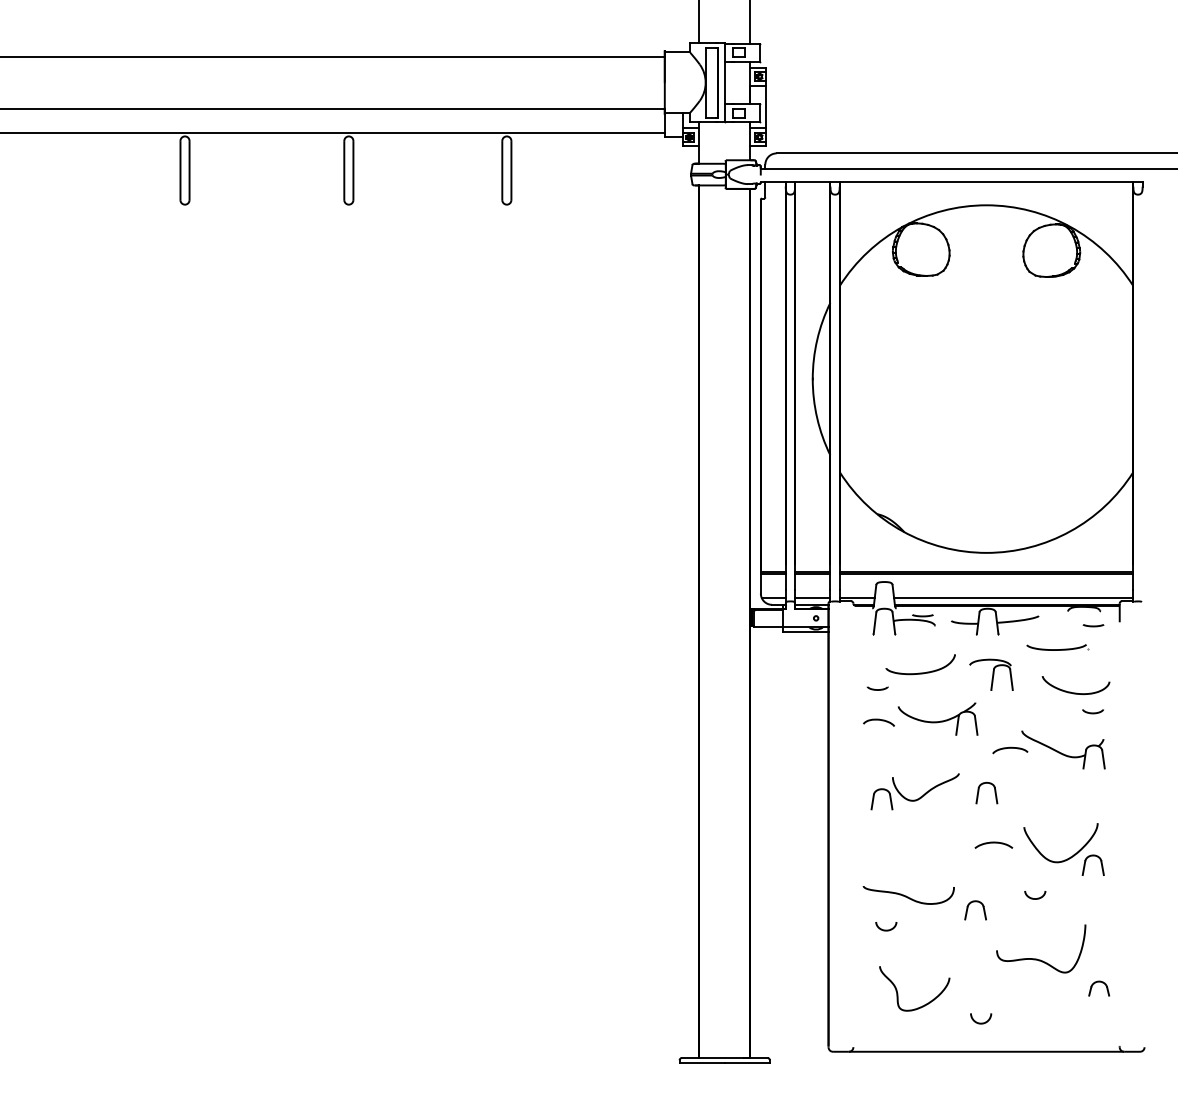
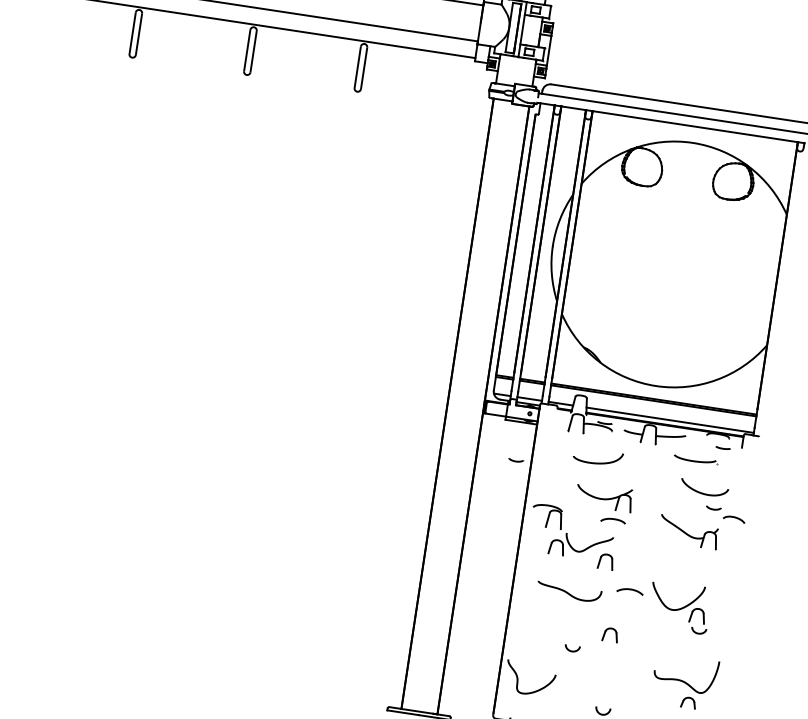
part: (991, 674) -> (547, 516), moved
curve: (877, 689) -> (515, 461), moved
curve: (878, 720) -> (734, 517), moved
curve: (1010, 748) -> (613, 519), moved
part: (979, 791) -> (601, 559), moved
curve: (908, 896) -> (568, 592), moved
curve: (1037, 897) -> (700, 632), moved
curve: (886, 929) -> (572, 650), moved
curve: (1037, 958) -> (682, 680), moved
curve: (898, 993) -> (518, 680), moved

